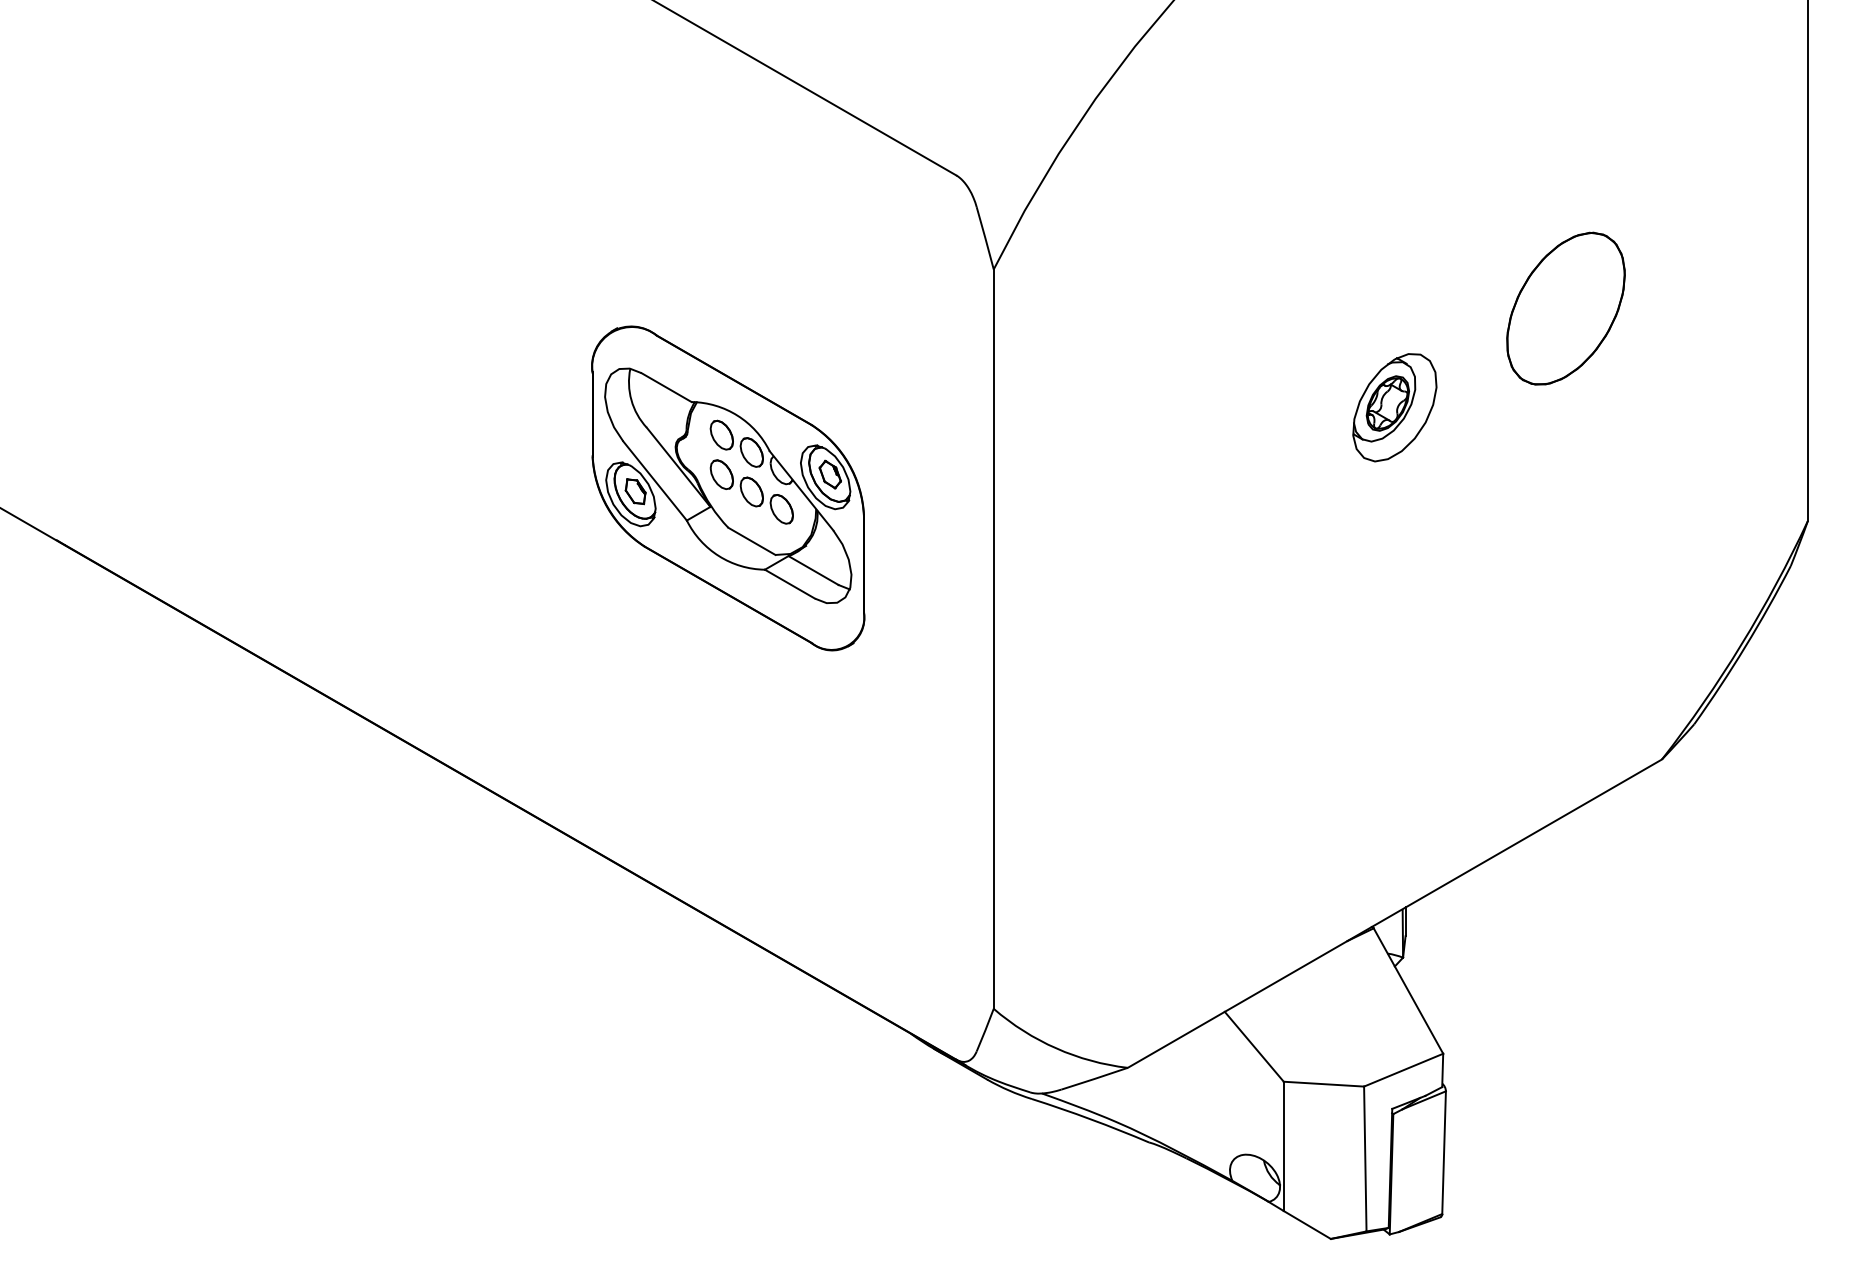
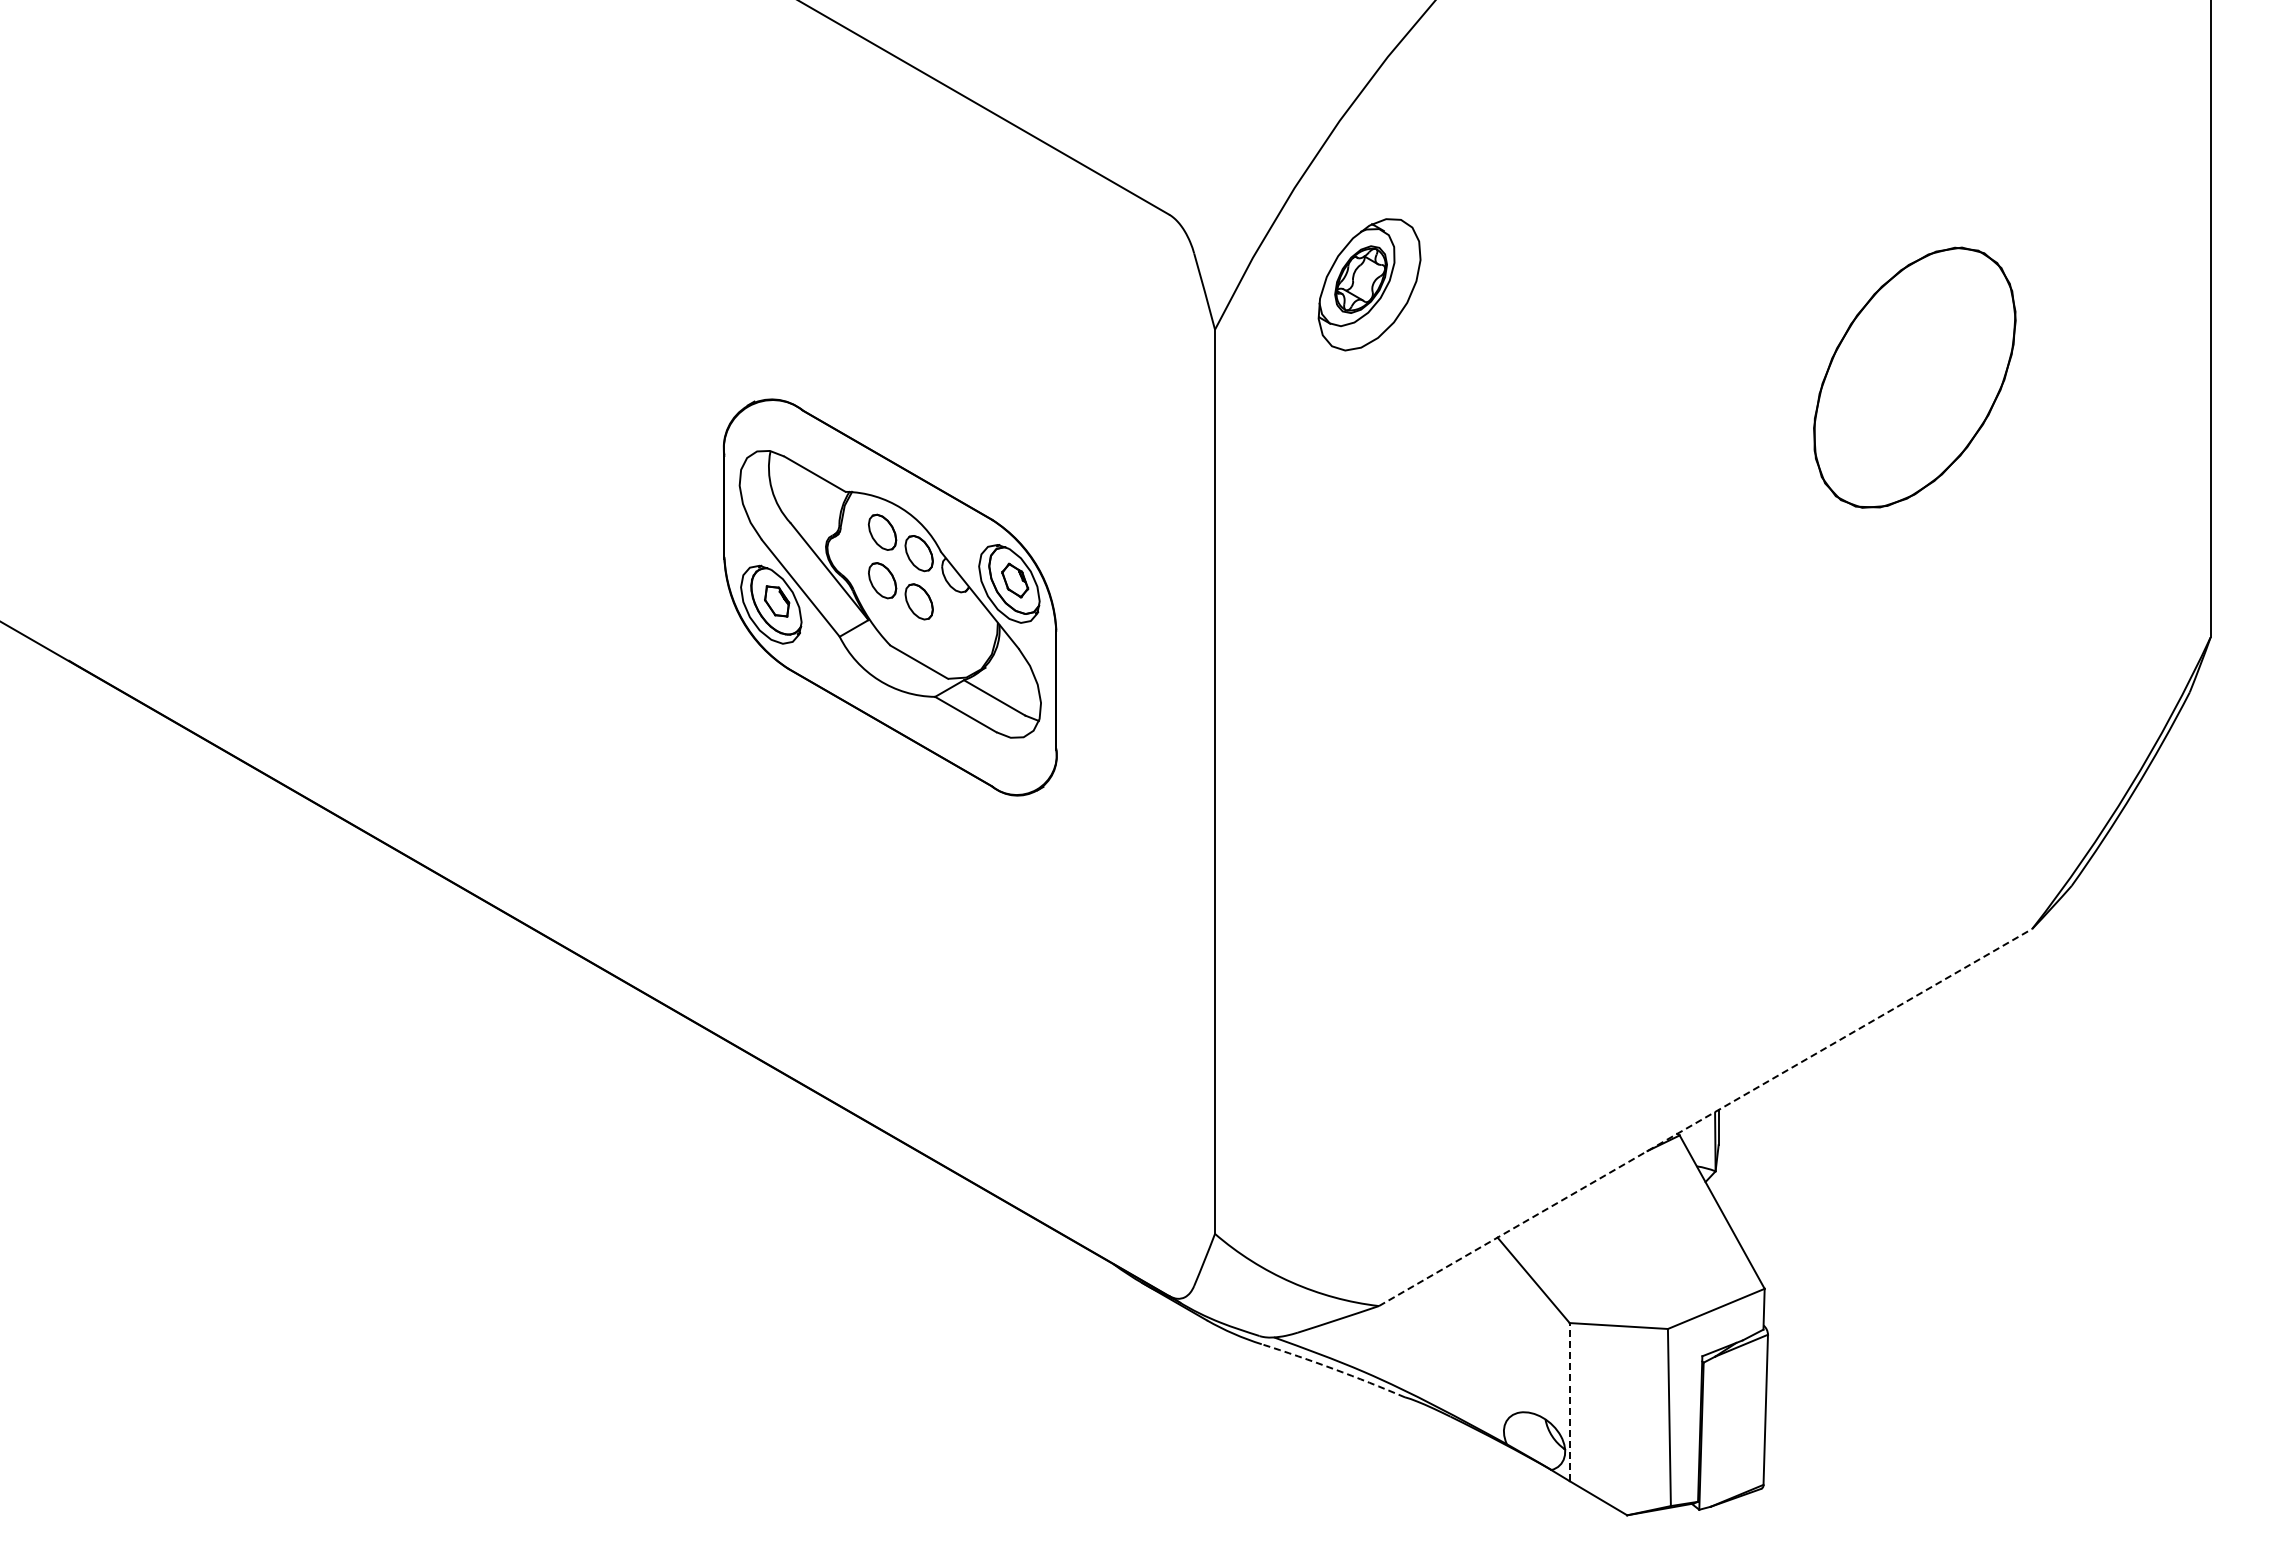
part: (1565, 308) -> (1914, 377), size x1.4
part: (1394, 407) -> (1369, 284), moved
part: (781, 508) -> (955, 622), removed
line: (1395, 913) -> (1706, 1117), solid -> dashed
arc: (1091, 1119) -> (1334, 1369), solid -> dashed
line: (1283, 1145) -> (1569, 1401), solid -> dashed

